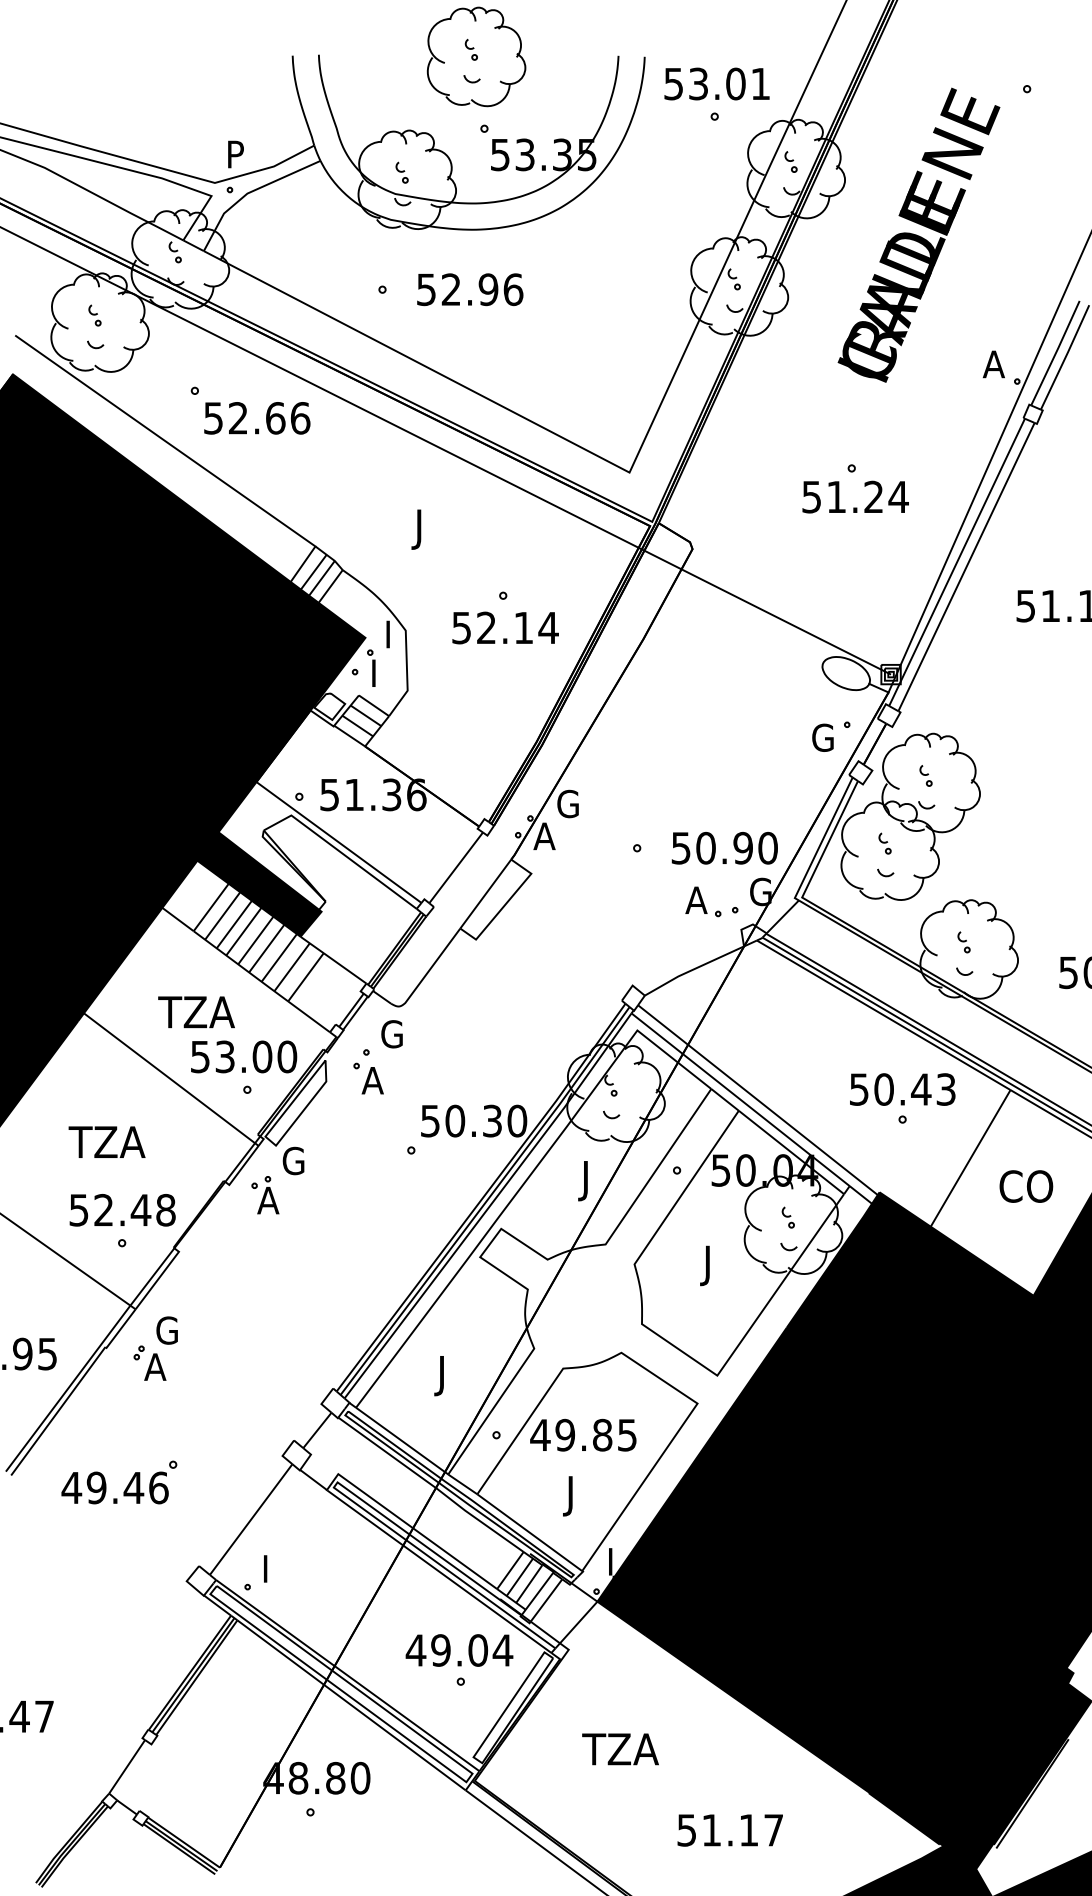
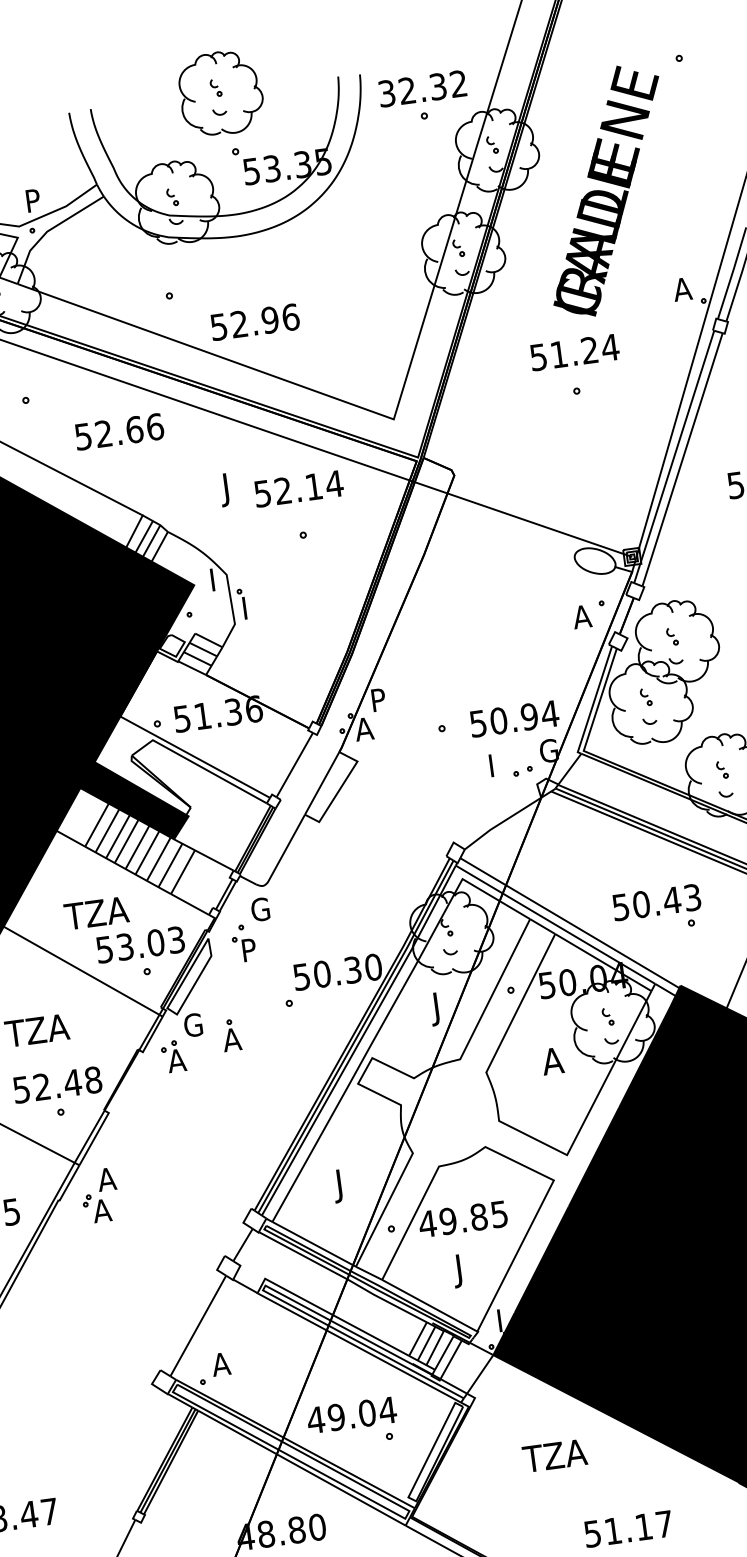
text: (717, 83) -> (422, 88), 53.01 -> 32.32
text: (470, 289) -> (255, 322), moved
text: (257, 418) -> (119, 431), moved
text: (855, 496) -> (574, 351), moved
text: (505, 627) -> (298, 488), moved
part: (371, 667) -> (242, 603), moved
text: (821, 737) -> (581, 616), G -> A
text: (567, 803) -> (379, 699), G -> P
text: (767, 847) -> (549, 713), 50.90 -> 50.94
text: (696, 899) -> (496, 764), A -> I
text: (287, 1056) -> (176, 939), 53.00 -> 53.03
text: (372, 1080) -> (249, 949), A -> P
text: (902, 1089) -> (656, 902), moved
part: (337, 1179) -> (231, 1035), added
text: (714, 1265) -> (552, 1064), J -> A
text: (166, 1330) -> (107, 1179), G -> A
part: (126, 1486) -> (91, 1312), removed
text: (272, 1568) -> (221, 1364), I -> A
text: (459, 1650) -> (351, 1415), moved
text: (620, 1749) -> (554, 1455), moved

